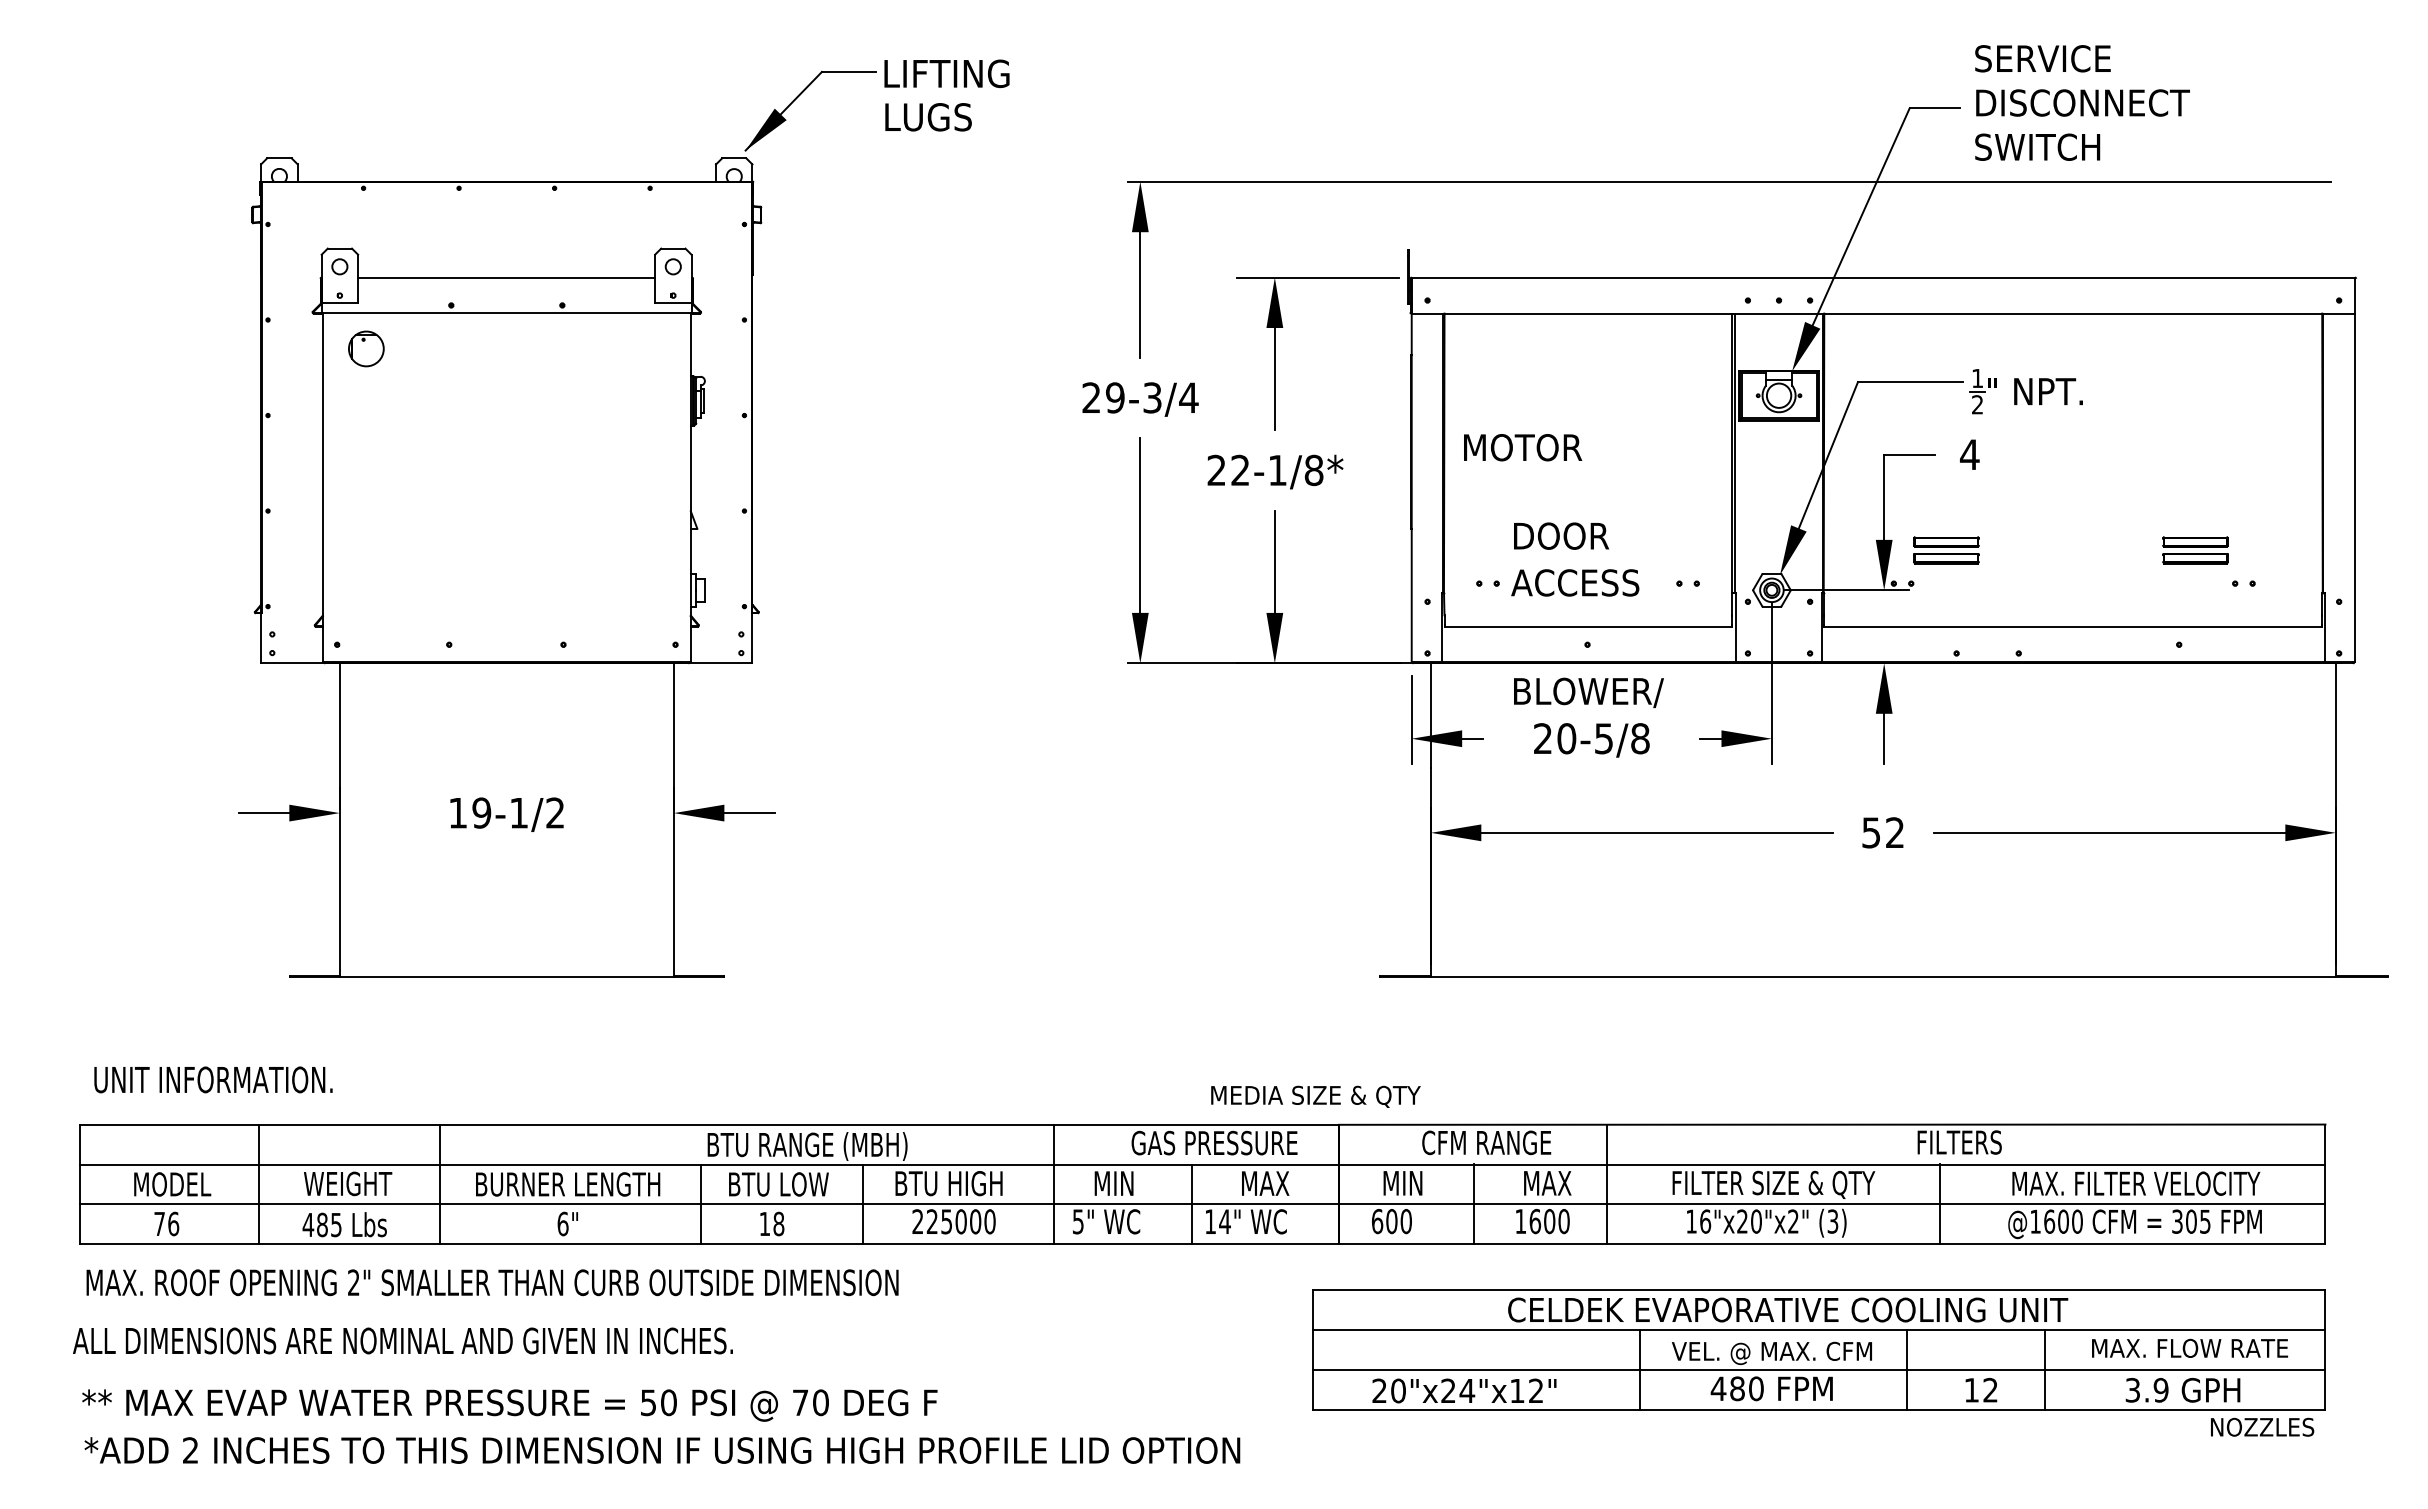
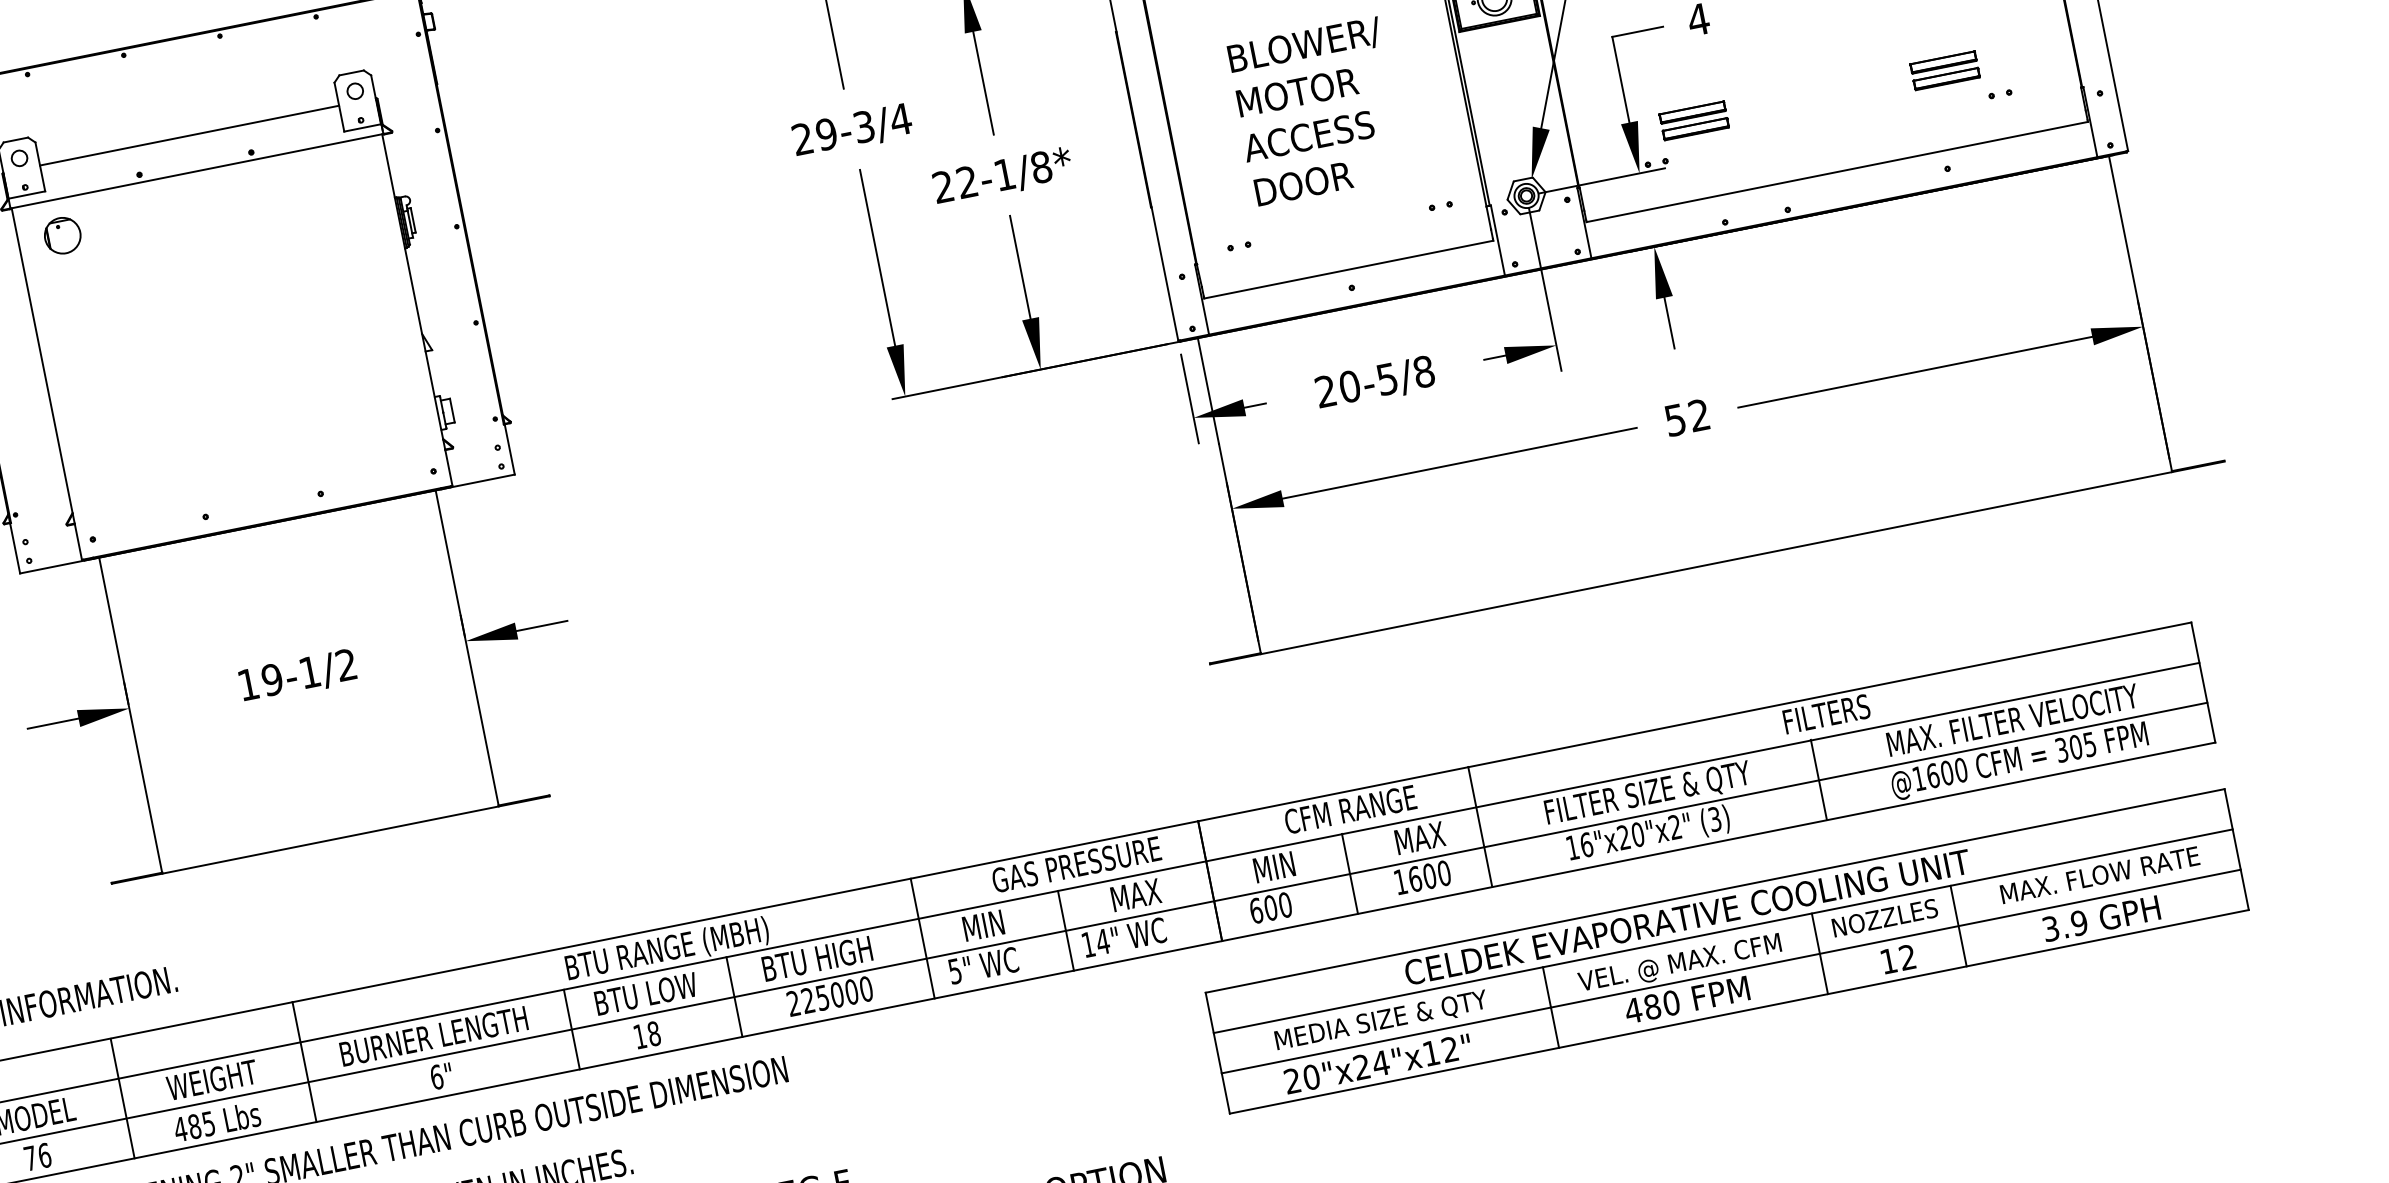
text: (1523, 447) -> (1298, 92), moved
text: (1575, 582) -> (1308, 135), moved
text: (1588, 692) -> (1304, 45), moved
text: (1315, 1096) -> (1381, 1021), moved
text: (2262, 1426) -> (1884, 917), moved

